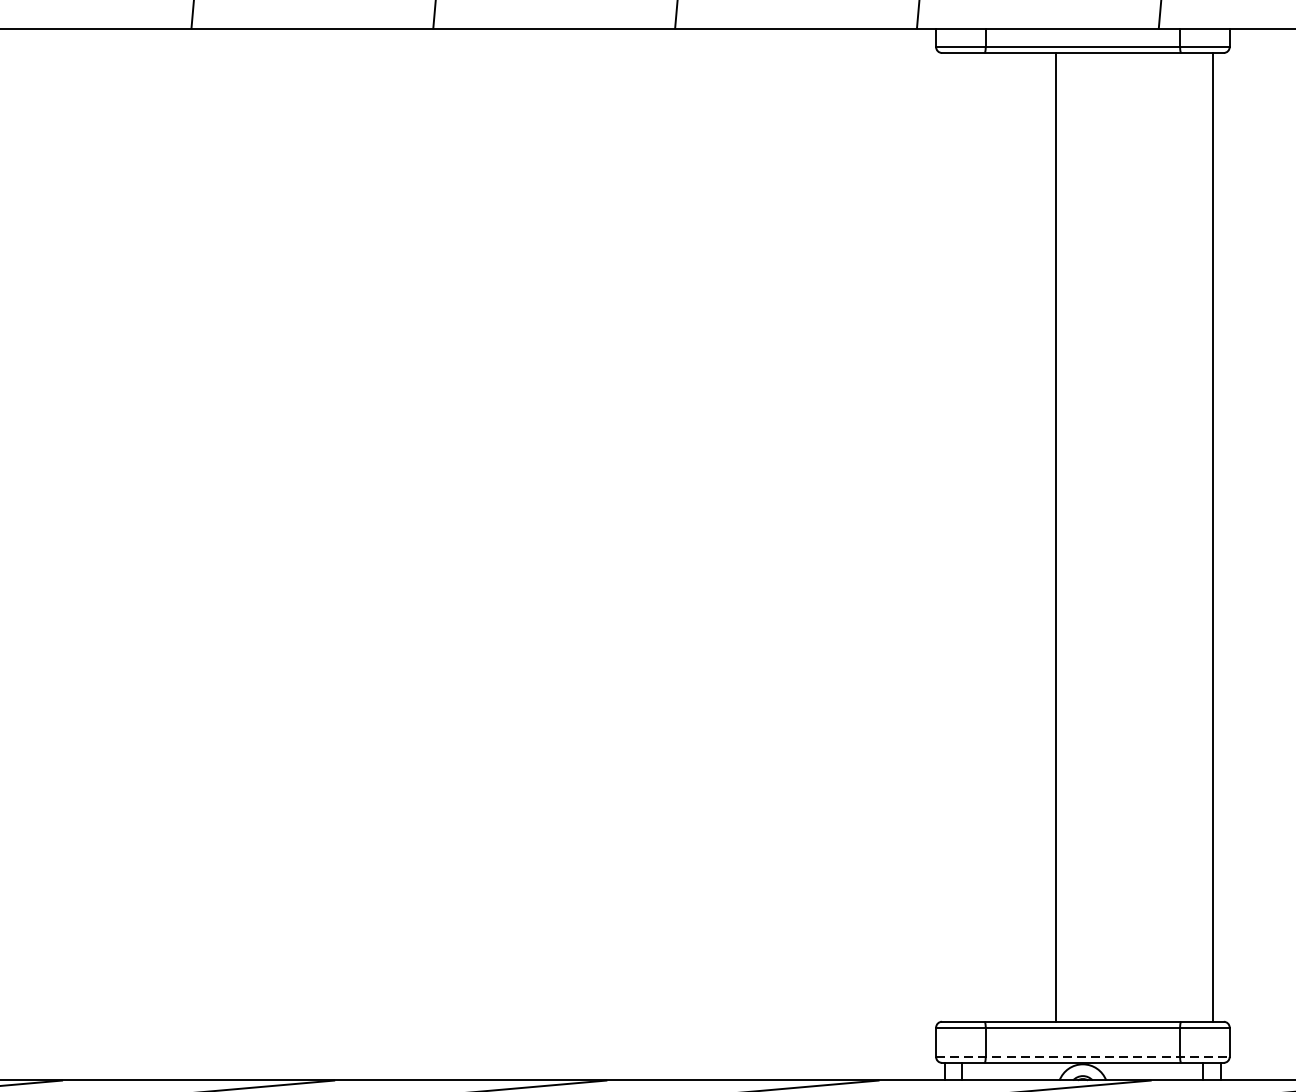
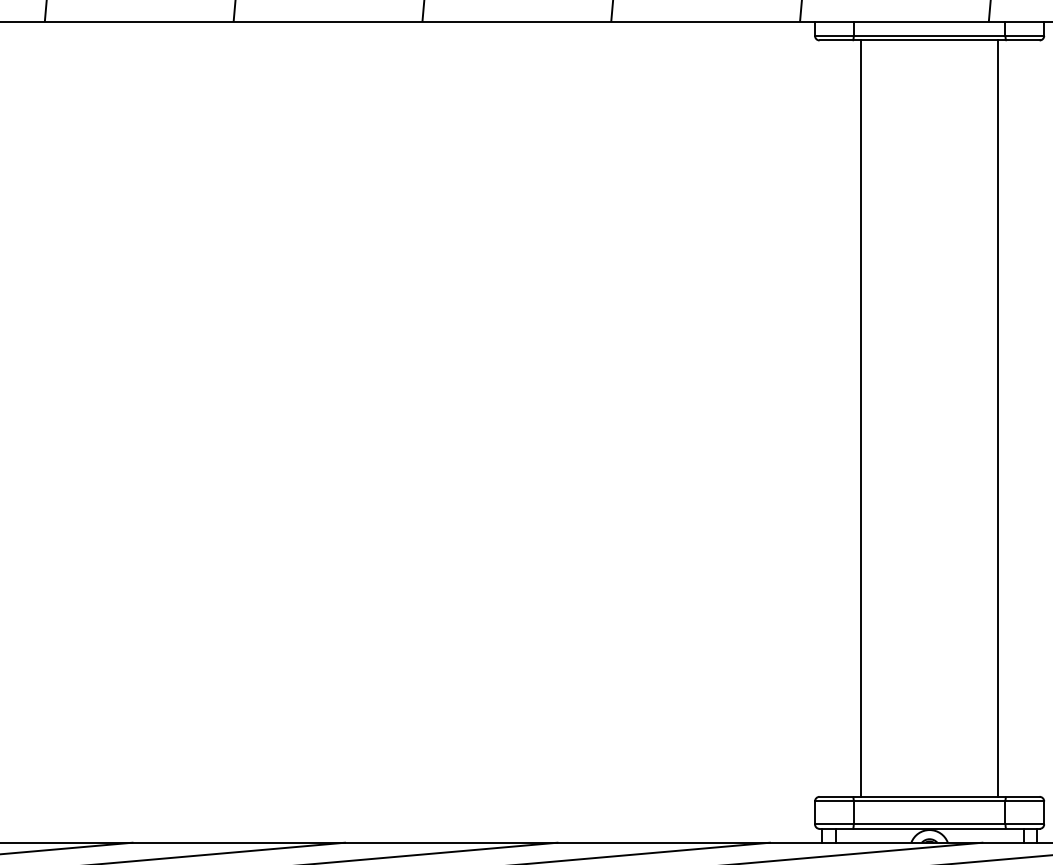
line: (1055, 537) -> (860, 418), moved
line: (1213, 537) -> (998, 418), moved
line: (1082, 1057) -> (929, 824), dashed -> solid

